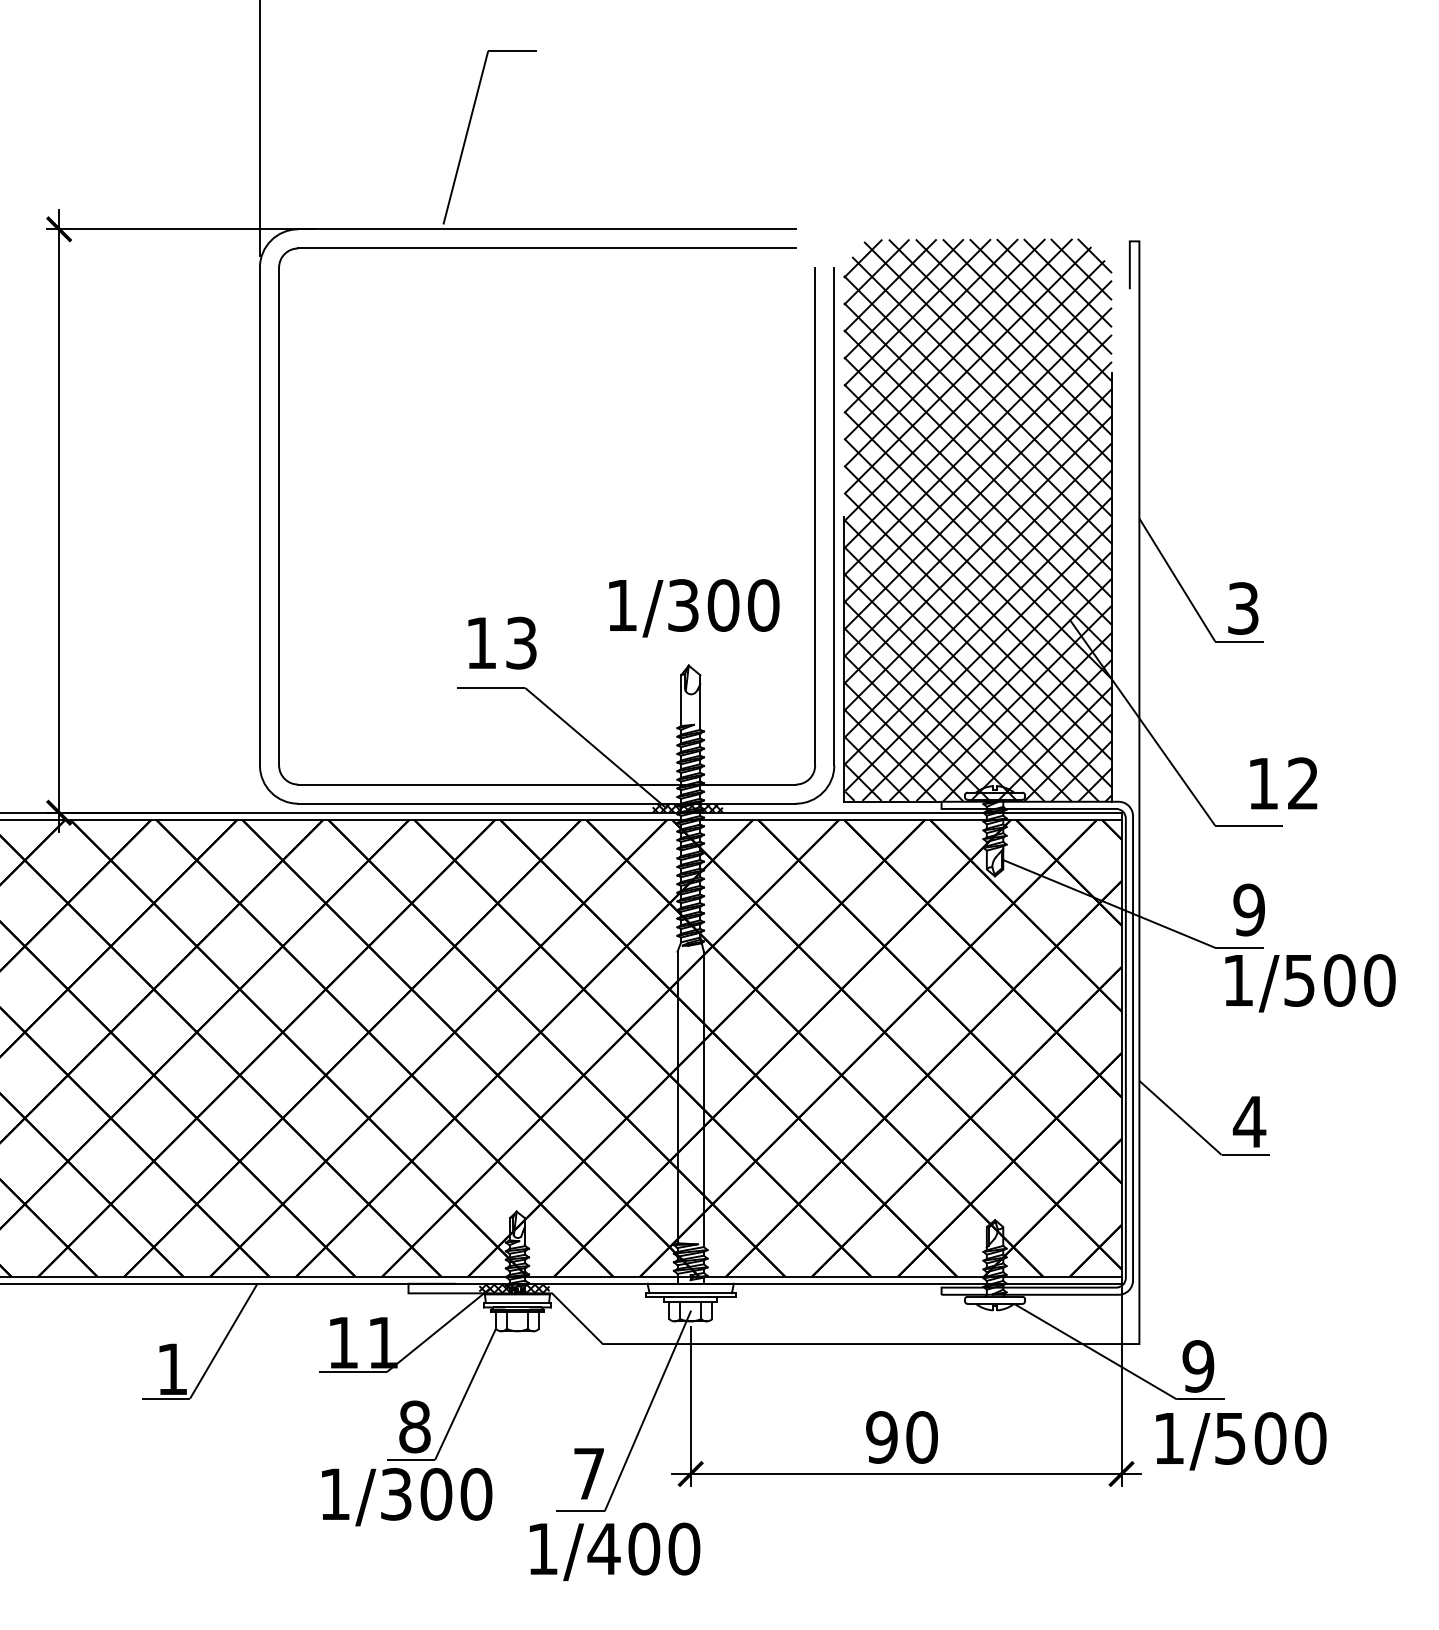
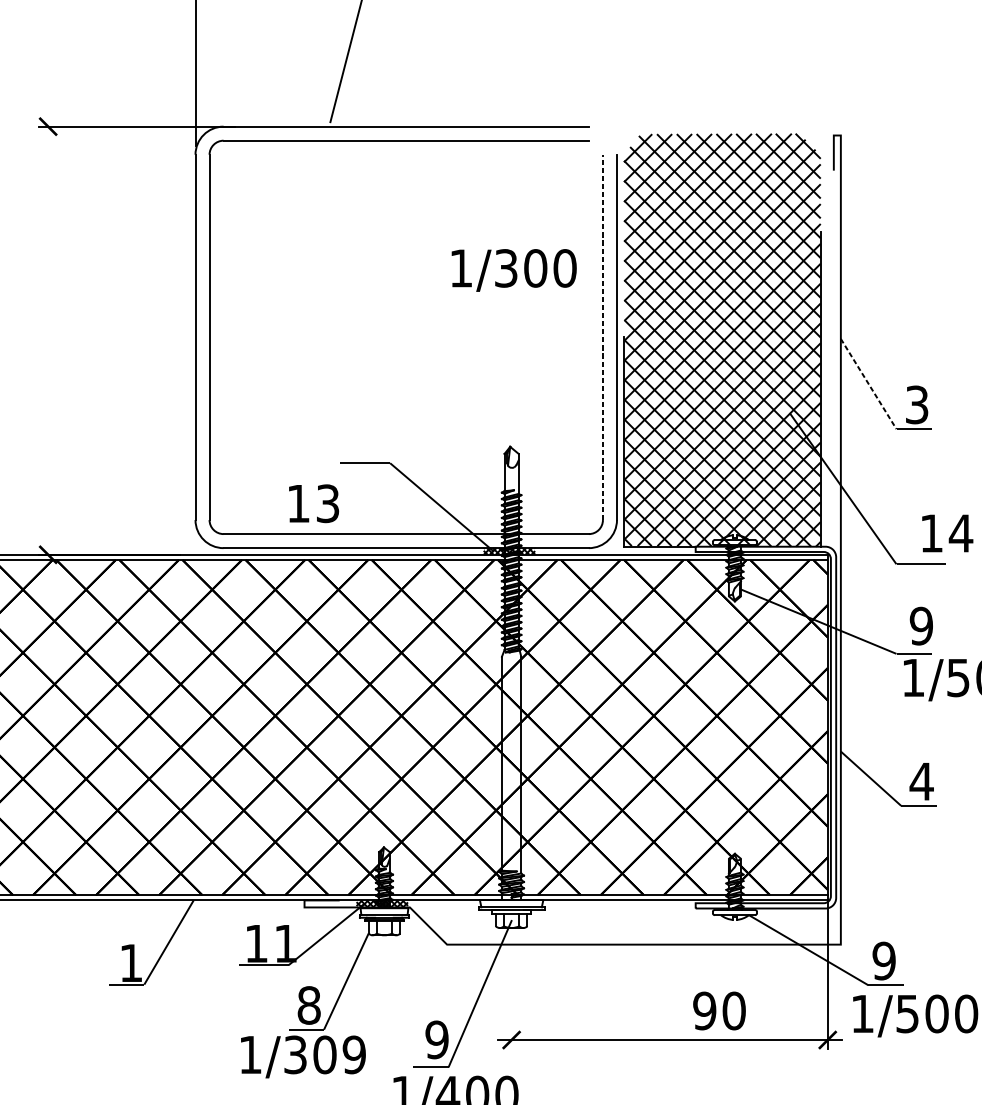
line: (815, 516) -> (603, 337), solid -> dashed
line: (59, 520) -> (48, 340), removed
line: (1177, 580) -> (868, 384), solid -> dashed
text: (694, 608) -> (514, 270), moved
text: (502, 642) -> (314, 503), moved
text: (1302, 783) -> (960, 533), 12 -> 14
line: (690, 1406) -> (511, 990), removed
text: (901, 1437) -> (719, 1011), moved
text: (588, 1473) -> (436, 1039), 7 -> 9
text: (476, 1494) -> (354, 1055), 1/300 -> 1/309

